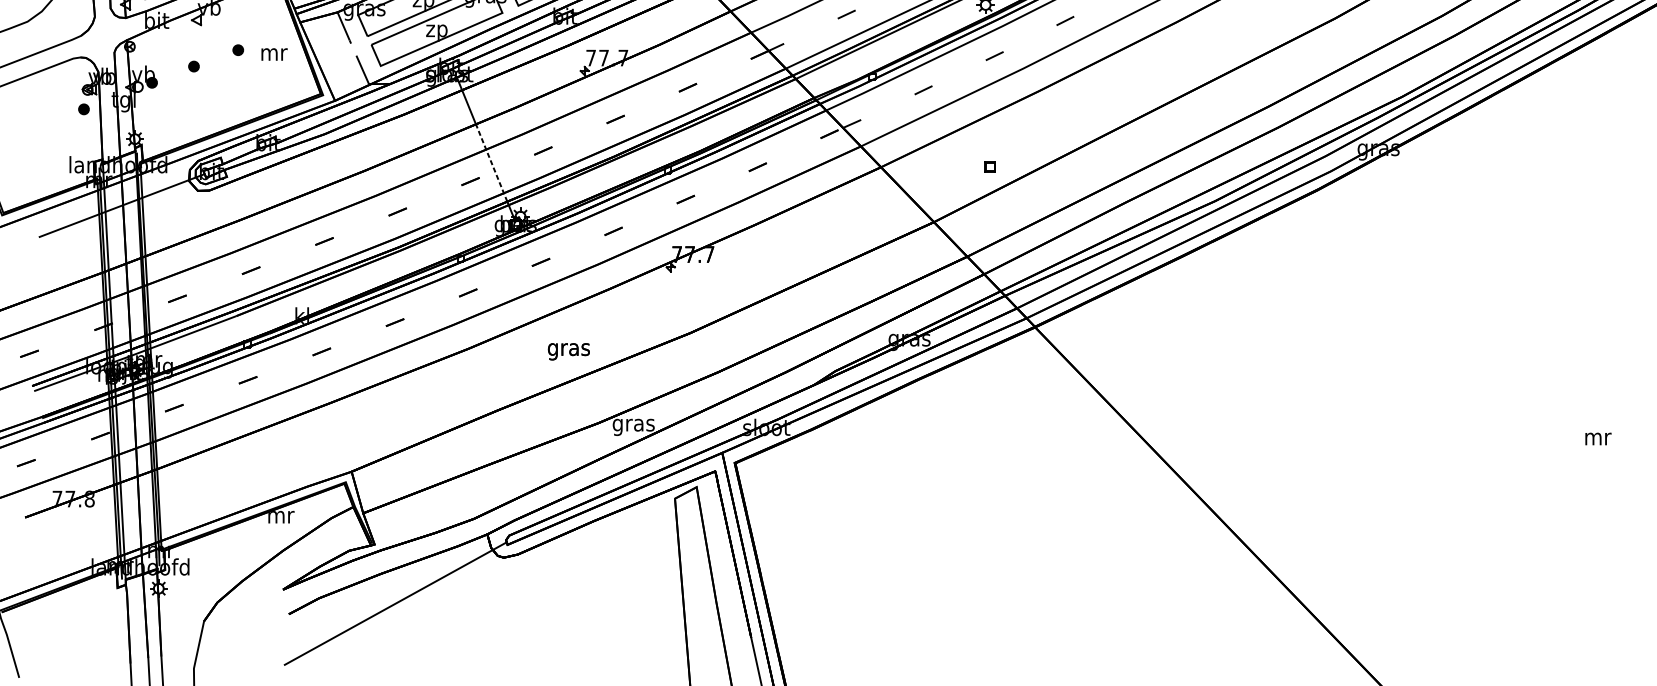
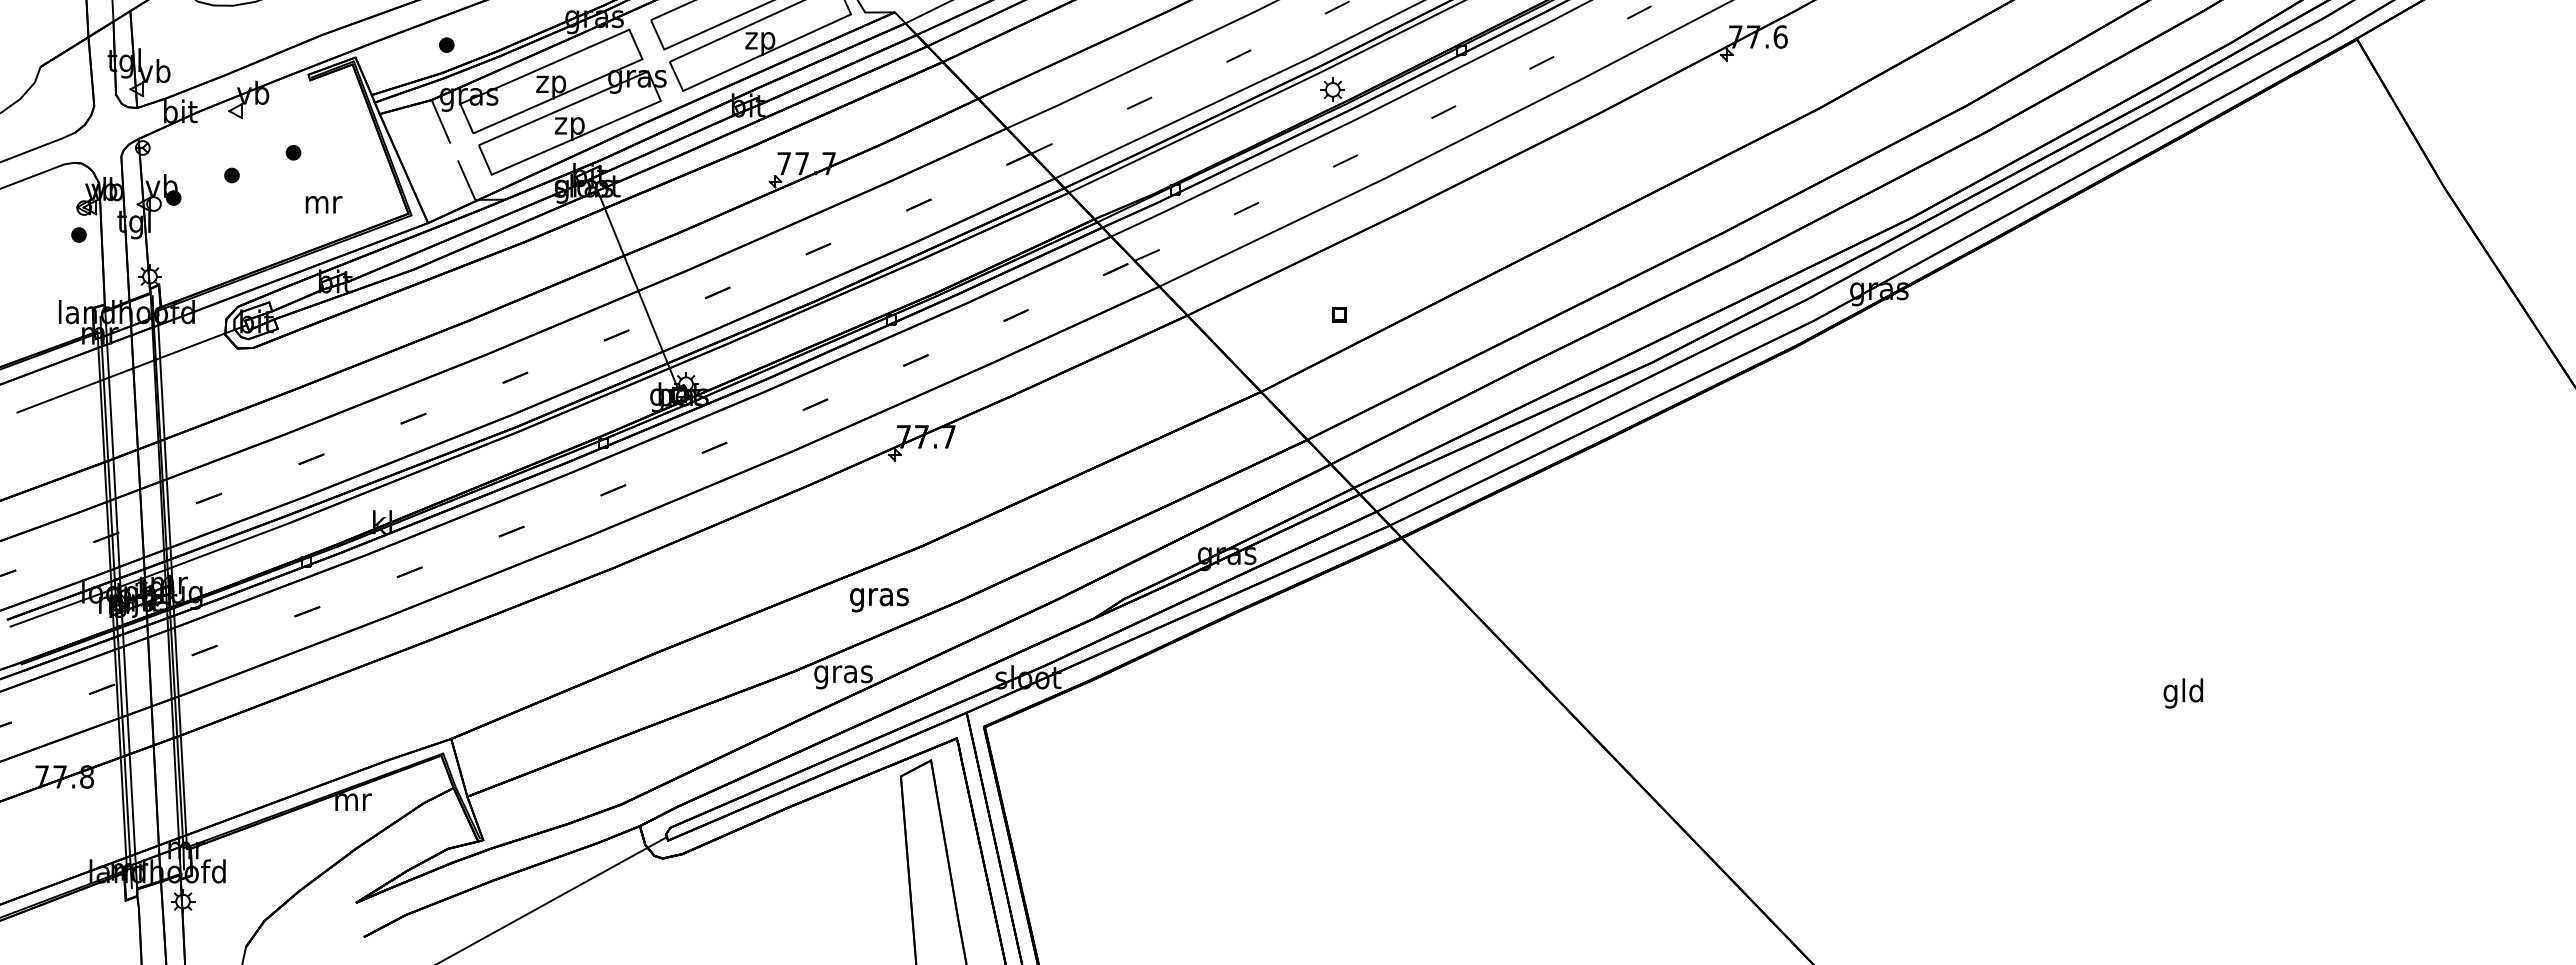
text: (274, 54) -> (323, 204), moved
line: (491, 162) -> (645, 309), dashed -> solid
text: (569, 352) -> (879, 600), moved
text: (1597, 439) -> (2183, 693), mr -> gld

